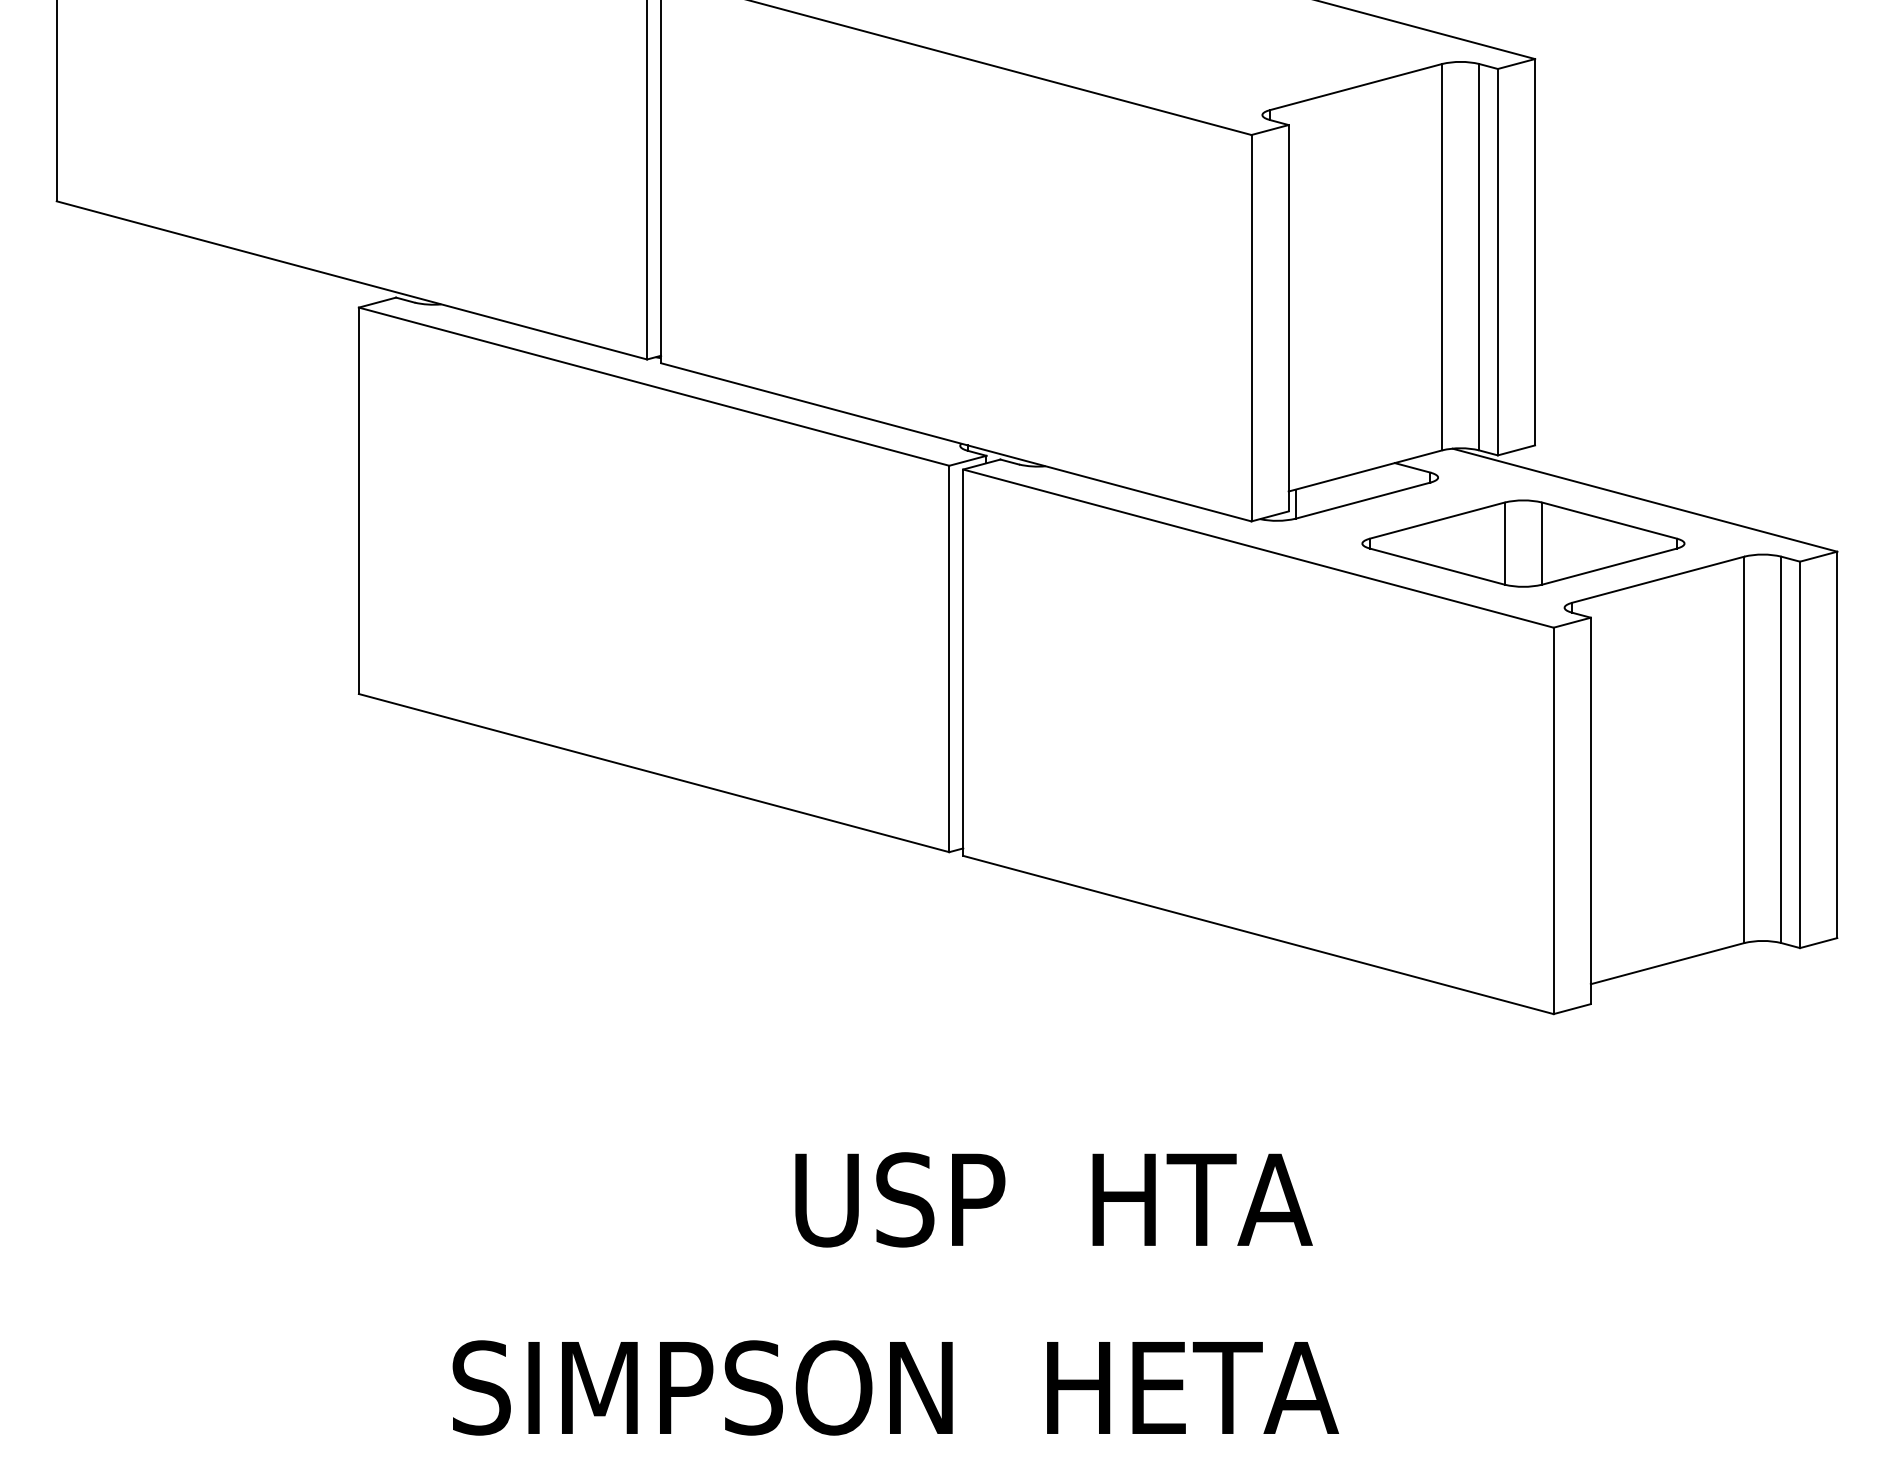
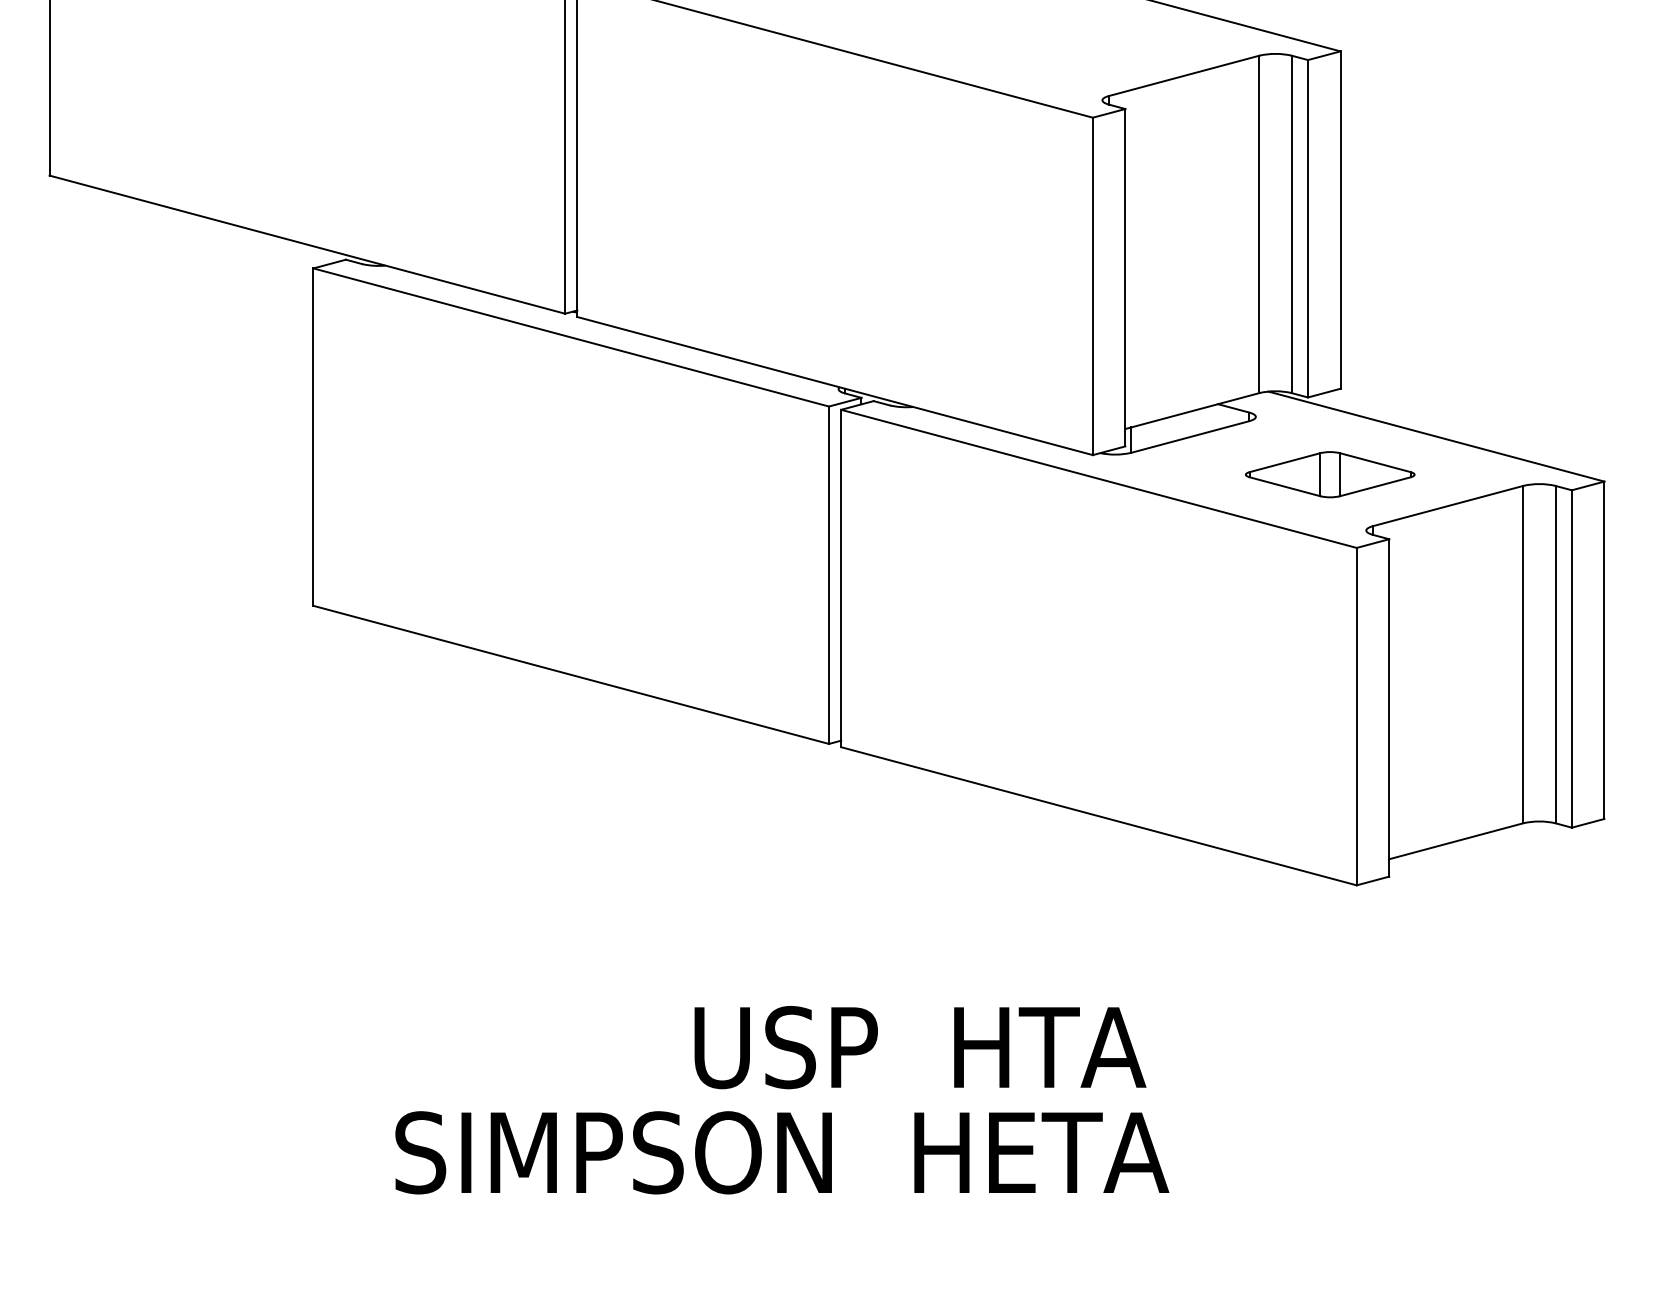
part: (1522, 543) -> (1329, 474), size x0.6
text: (896, 1387) -> (782, 1152), moved

